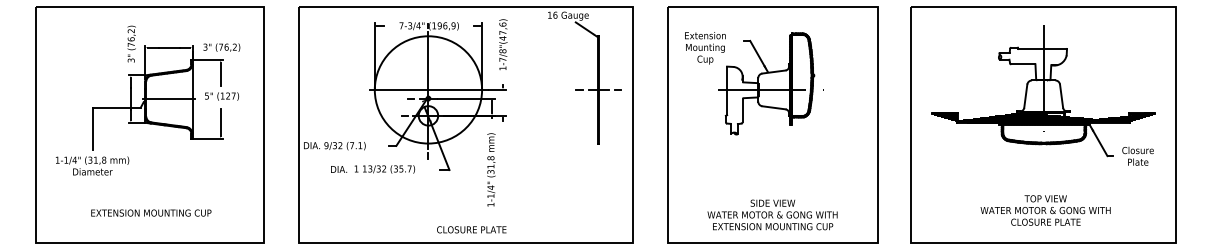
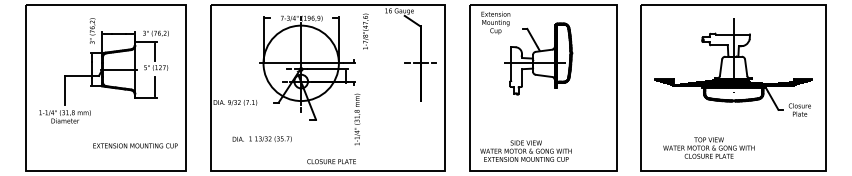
text: (502, 44) -> (365, 31), moved
text: (704, 47) -> (495, 22), moved
text: (371, 169) -> (261, 139), moved
text: (491, 169) -> (357, 119), moved
text: (1044, 209) -> (708, 147), moved
text: (151, 212) -> (135, 145), moved
text: (771, 213) -> (525, 150), moved

